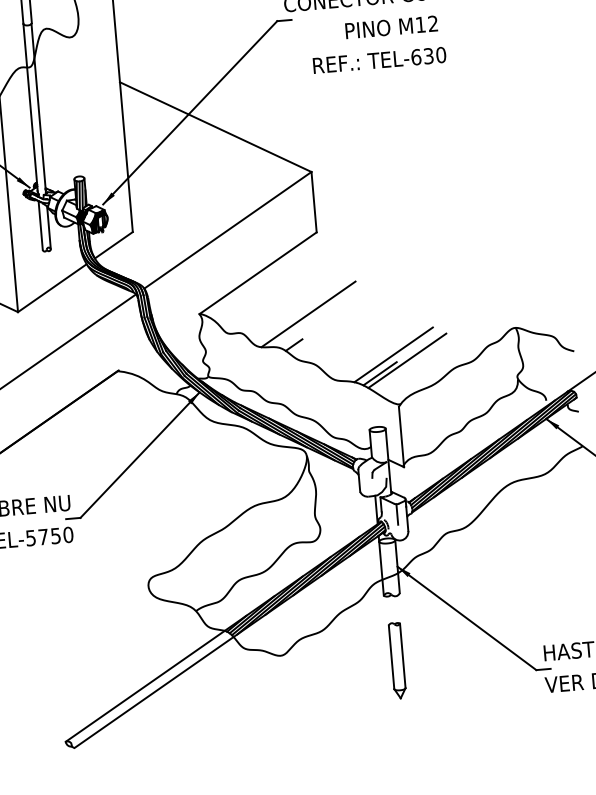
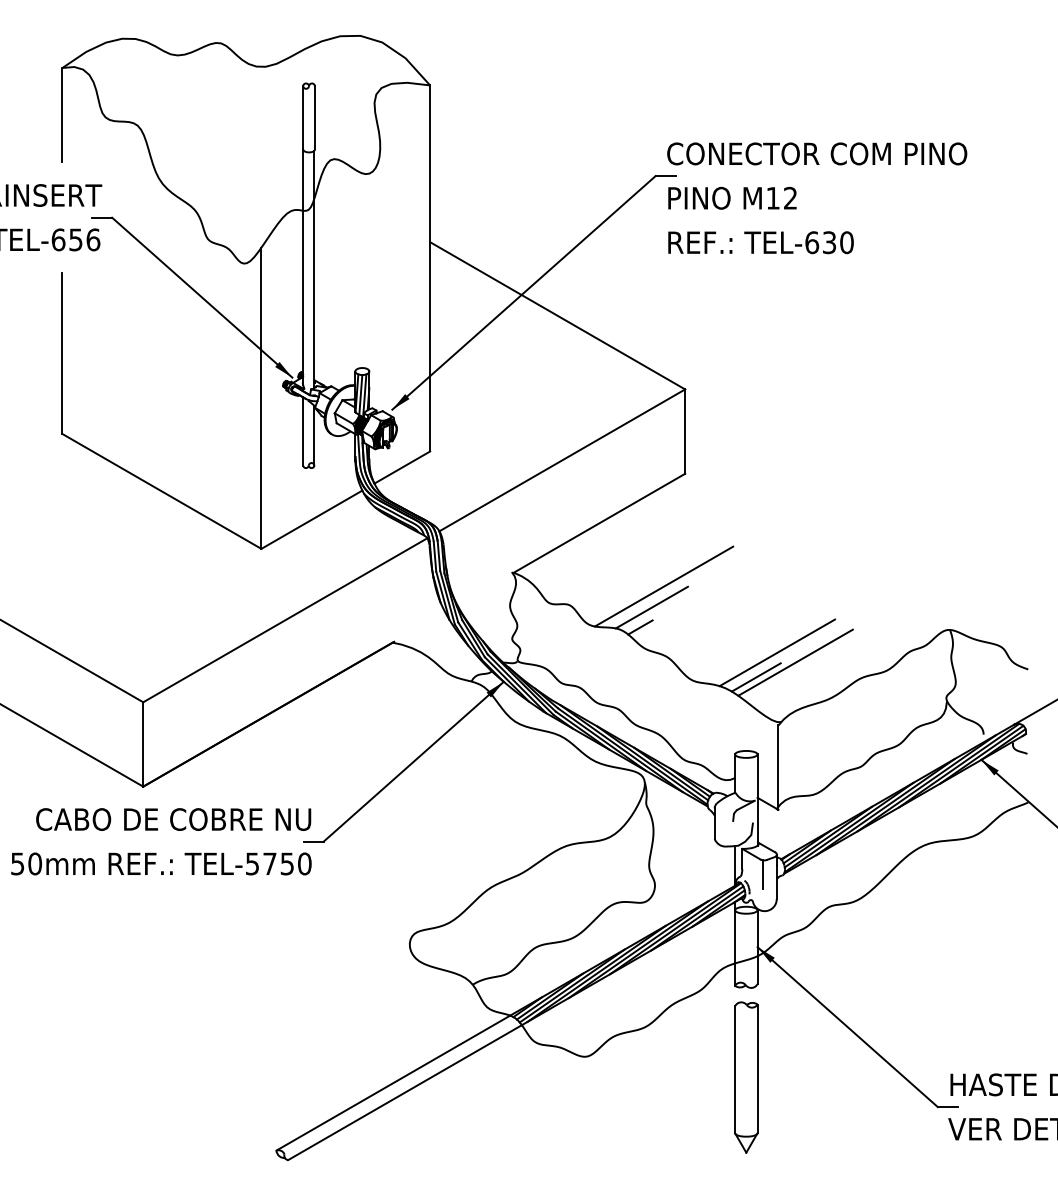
text: (391, 26) -> (732, 197), moved
text: (379, 60) -> (760, 242), moved
line: (300, 330) -> (651, 607), added
part: (397, 660) -> (746, 1077), size x1.43

